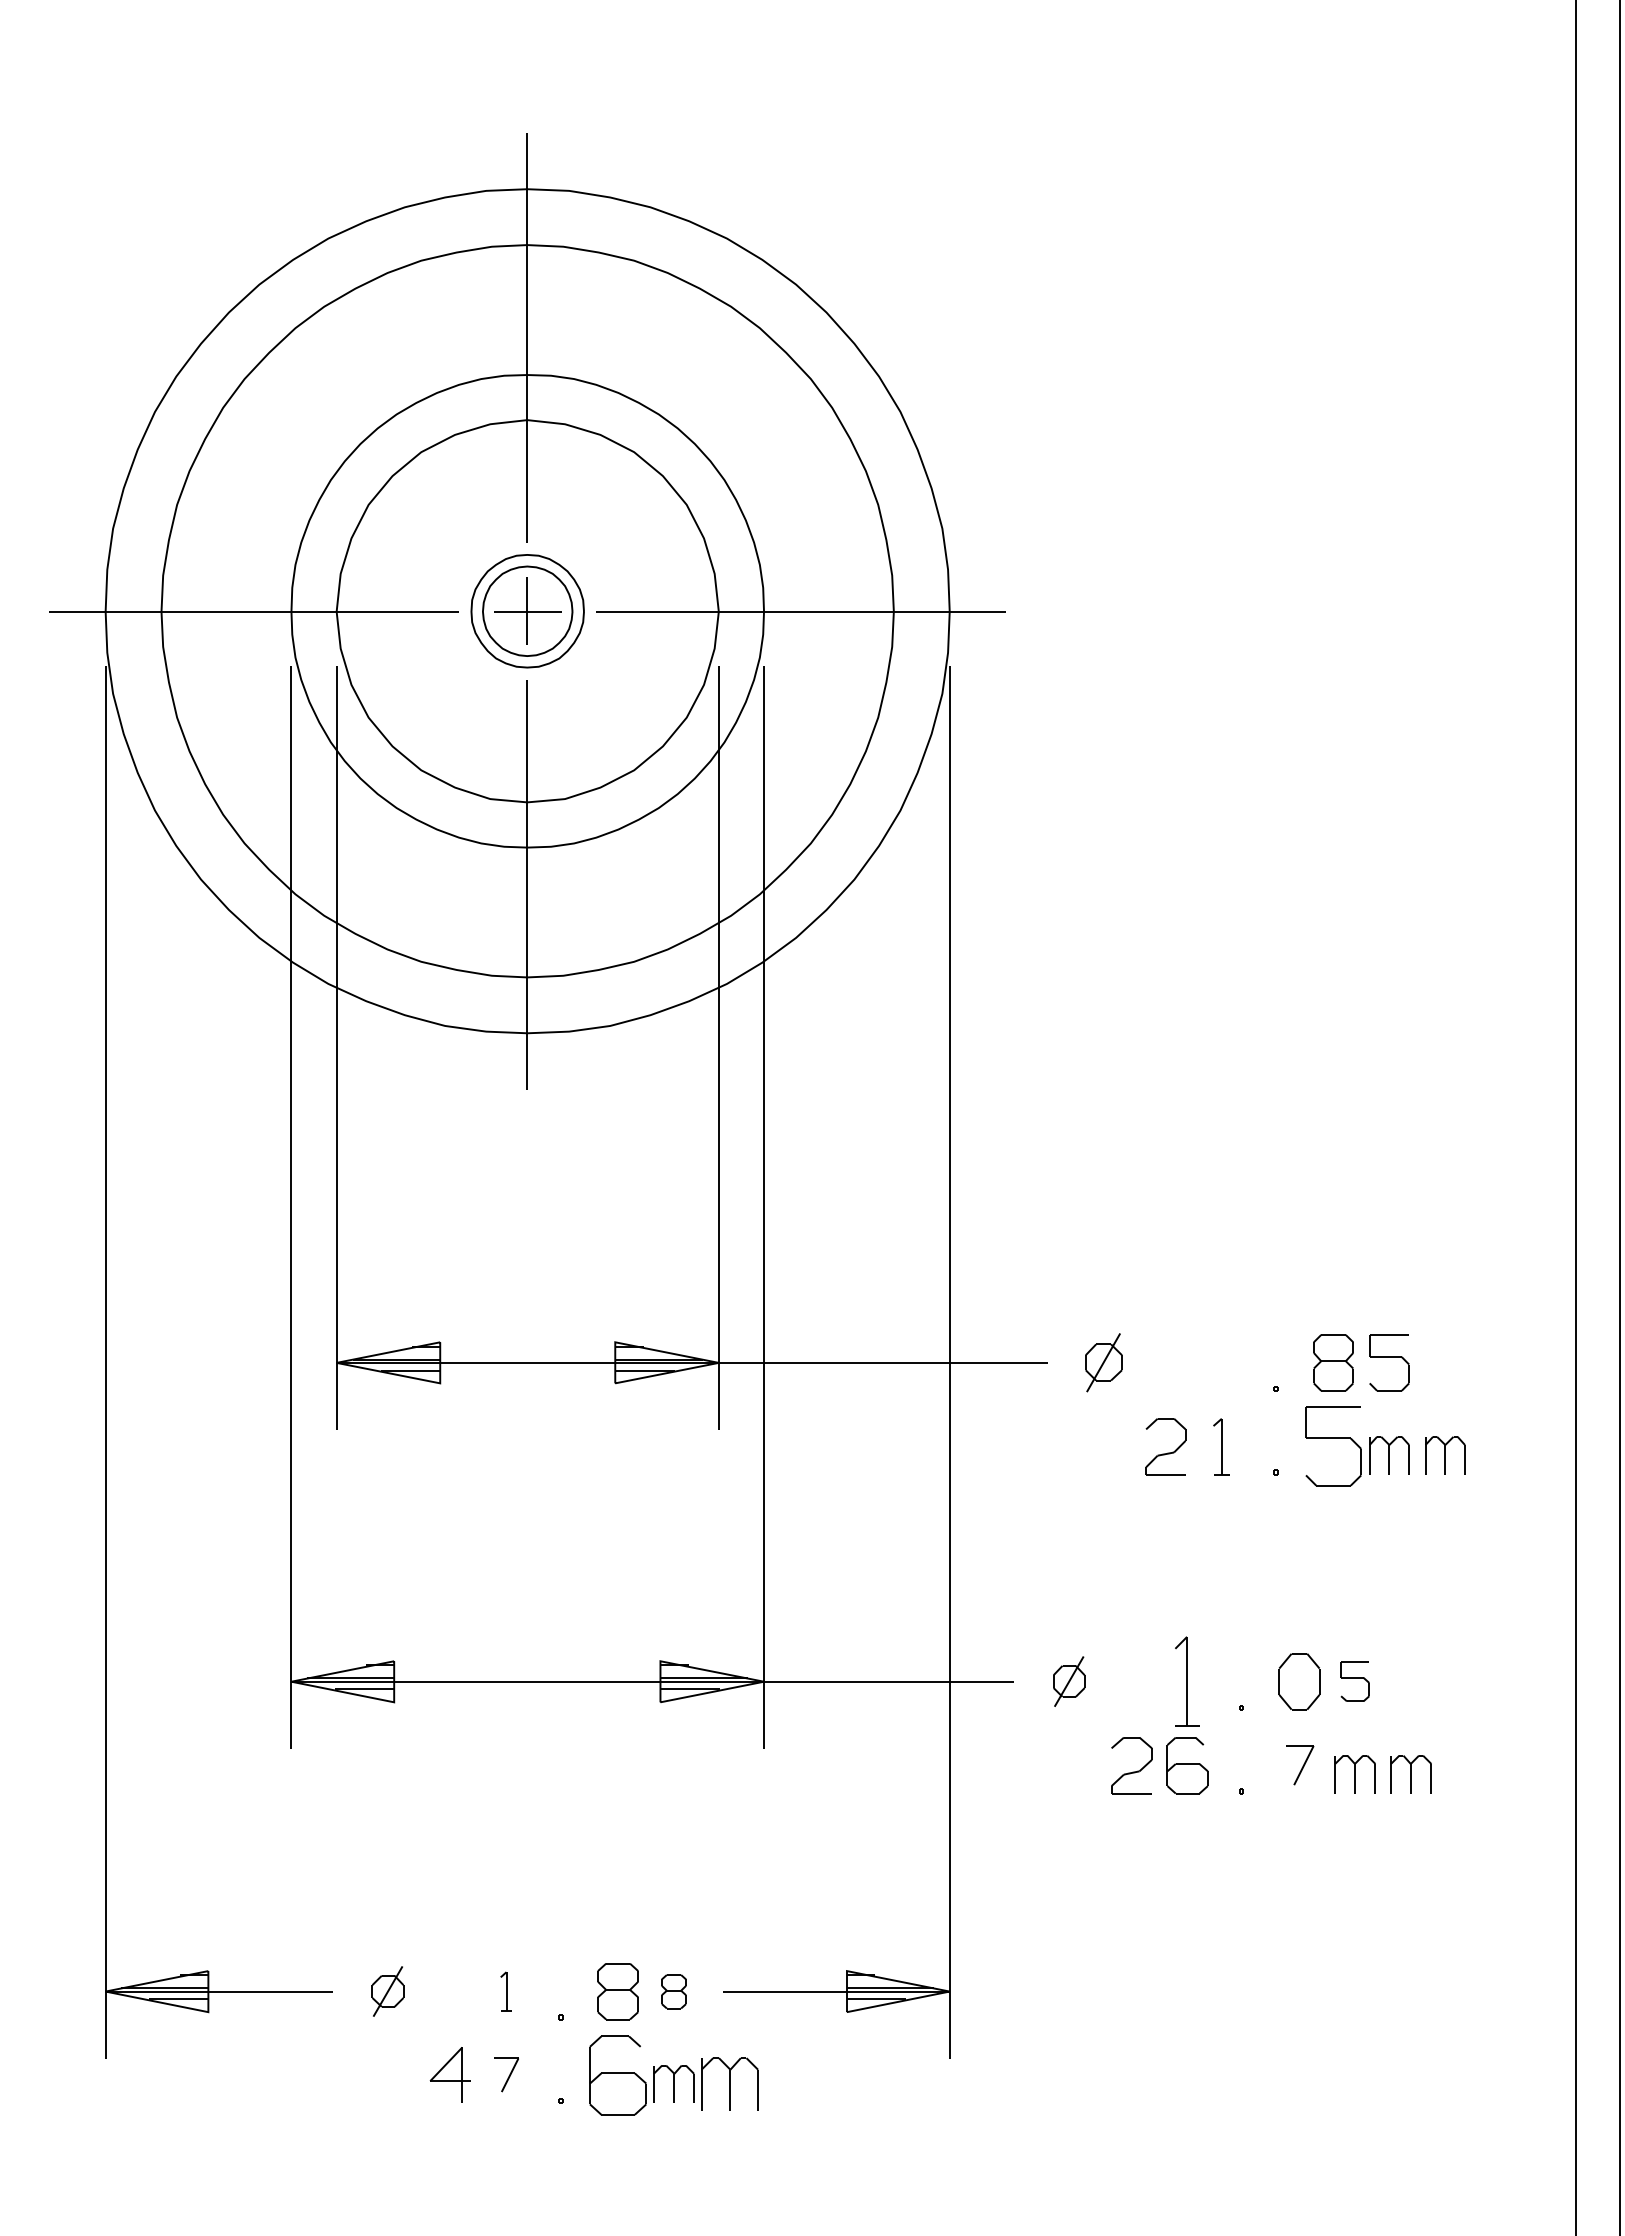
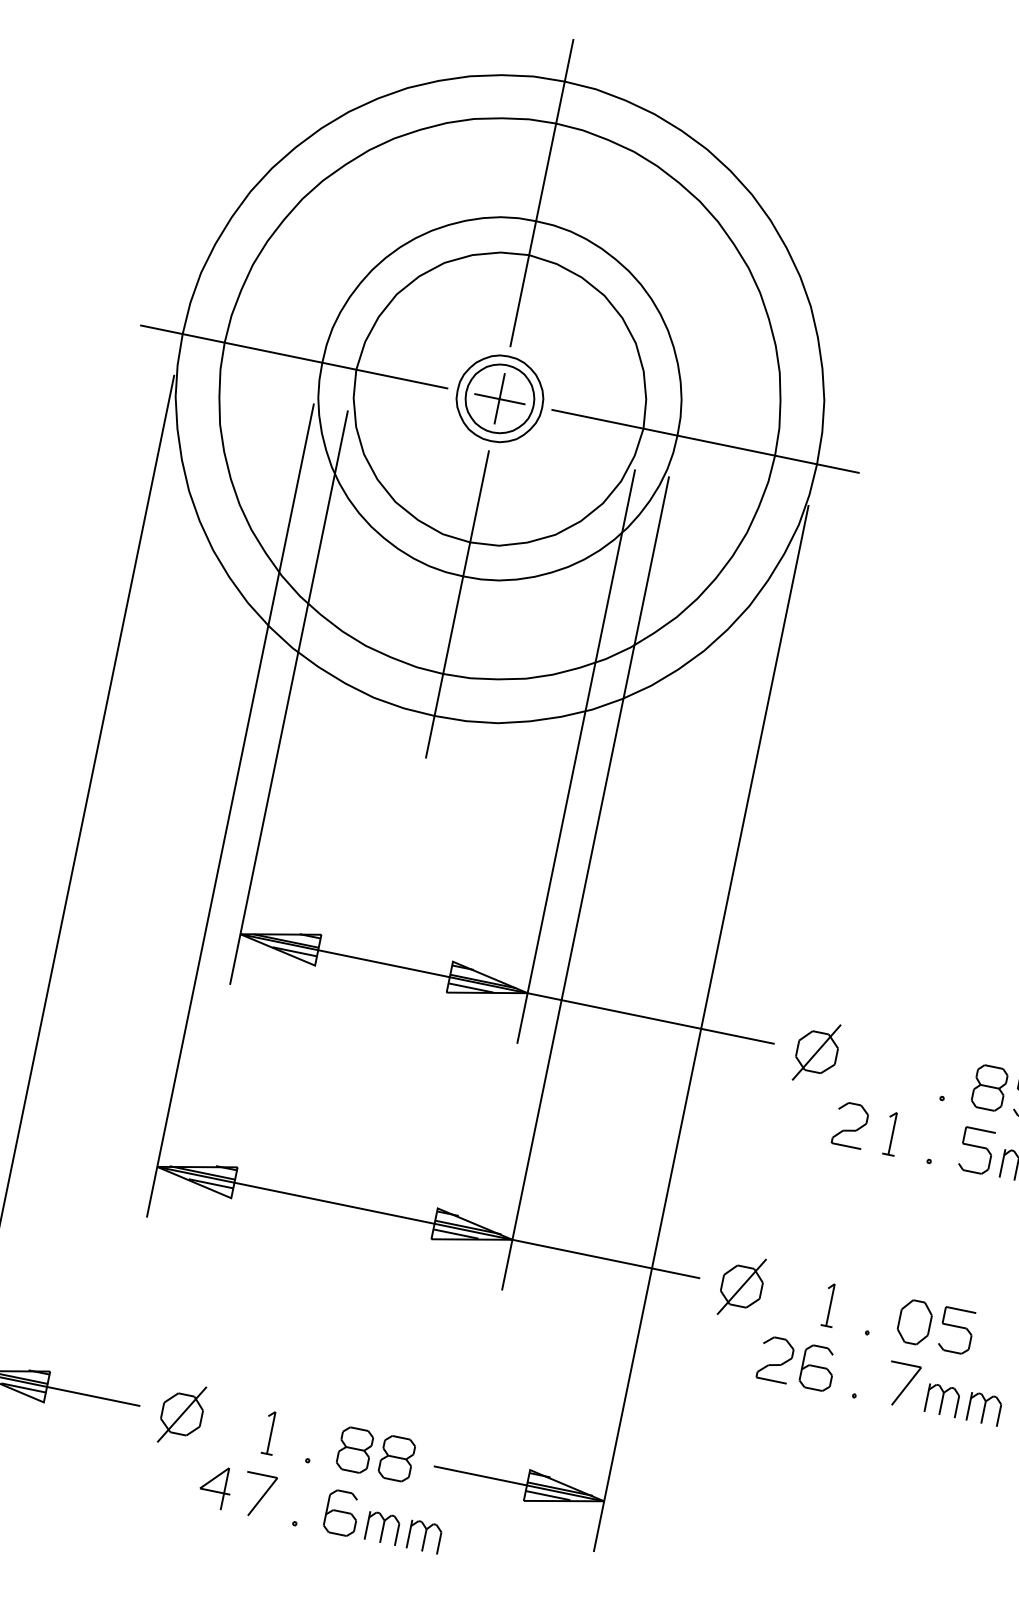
part: (1103, 1362) -> (816, 1052), size x1.43
part: (1333, 1446) -> (976, 1150), size x0.71
part: (1068, 1681) -> (741, 1286), size x1.67
part: (1187, 1681) -> (830, 1304), size x0.62
part: (1354, 1681) -> (956, 1330), size x1.43
part: (1299, 1765) -> (901, 1385), size x1.43
part: (387, 1991) -> (181, 1414), size x1.67
part: (505, 1991) -> (270, 1432), size x1.43
part: (673, 1991) -> (396, 1458), size x1.67
part: (506, 2074) -> (258, 1495), size x1.67
part: (617, 2074) -> (341, 1512), size x0.71
part: (729, 2083) -> (424, 1536), size x0.71

